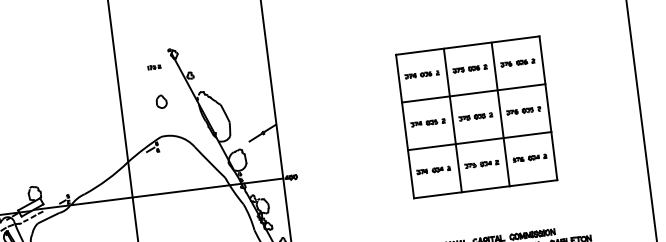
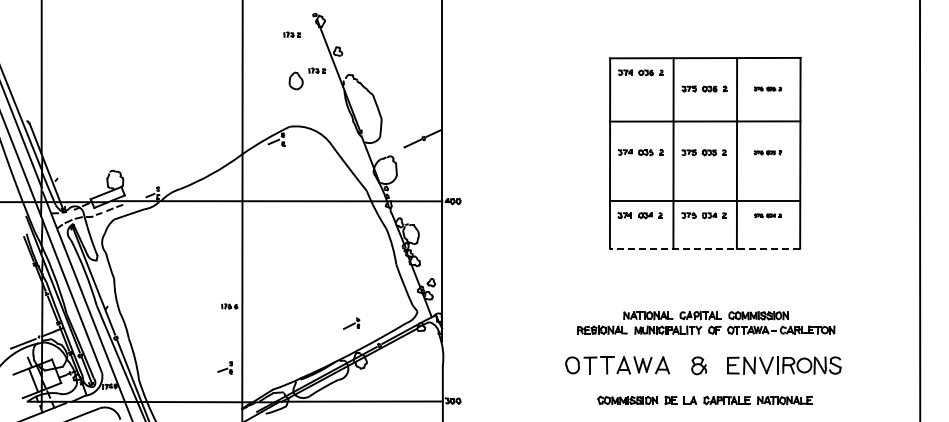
part: (517, 62) -> (767, 88), size x0.6
part: (421, 74) -> (640, 72), moved
part: (175, 91) -> (316, 70), added
part: (523, 110) -> (767, 152), size x0.6
line: (479, 140) -> (704, 200), moved
part: (529, 158) -> (767, 215), size x0.6
line: (485, 189) -> (704, 248), solid -> dashed

